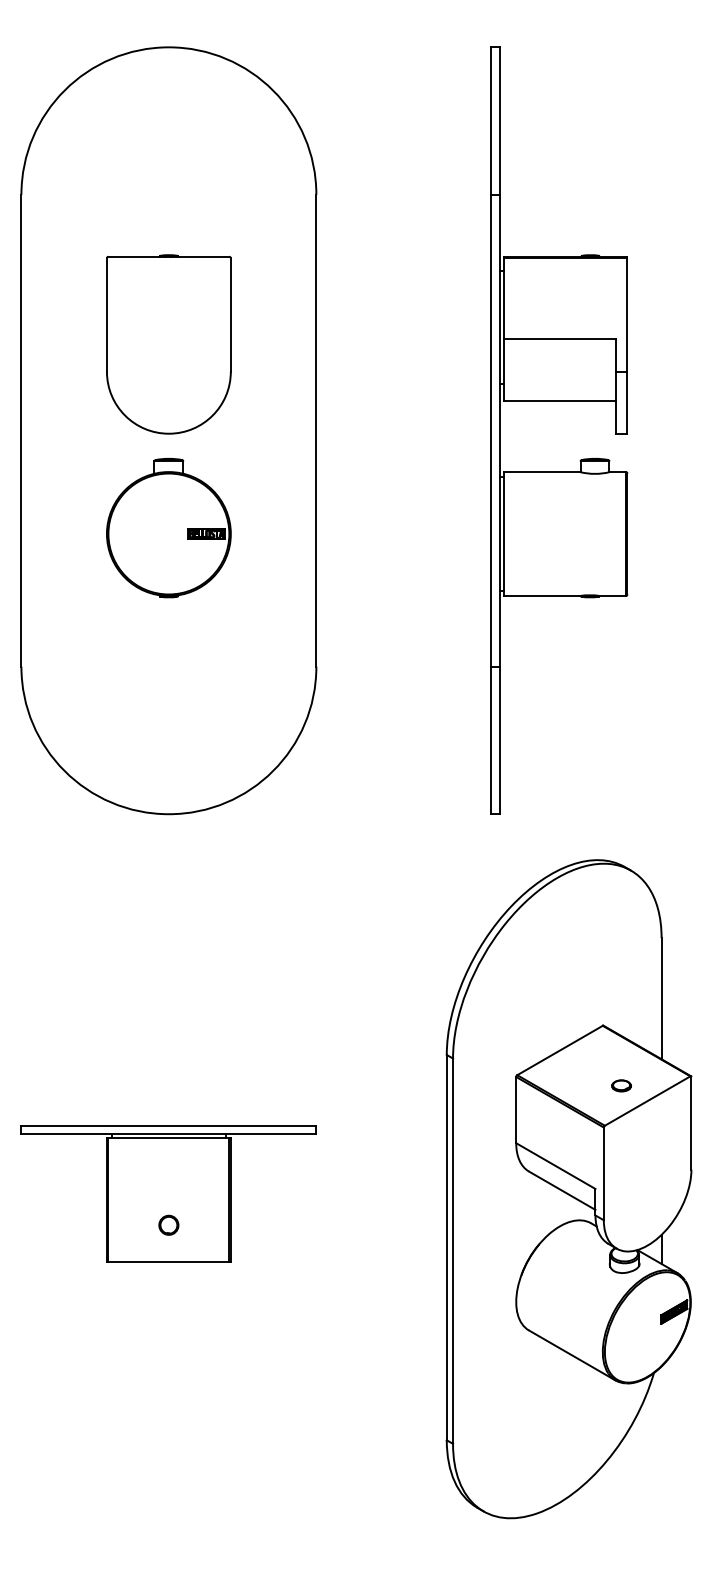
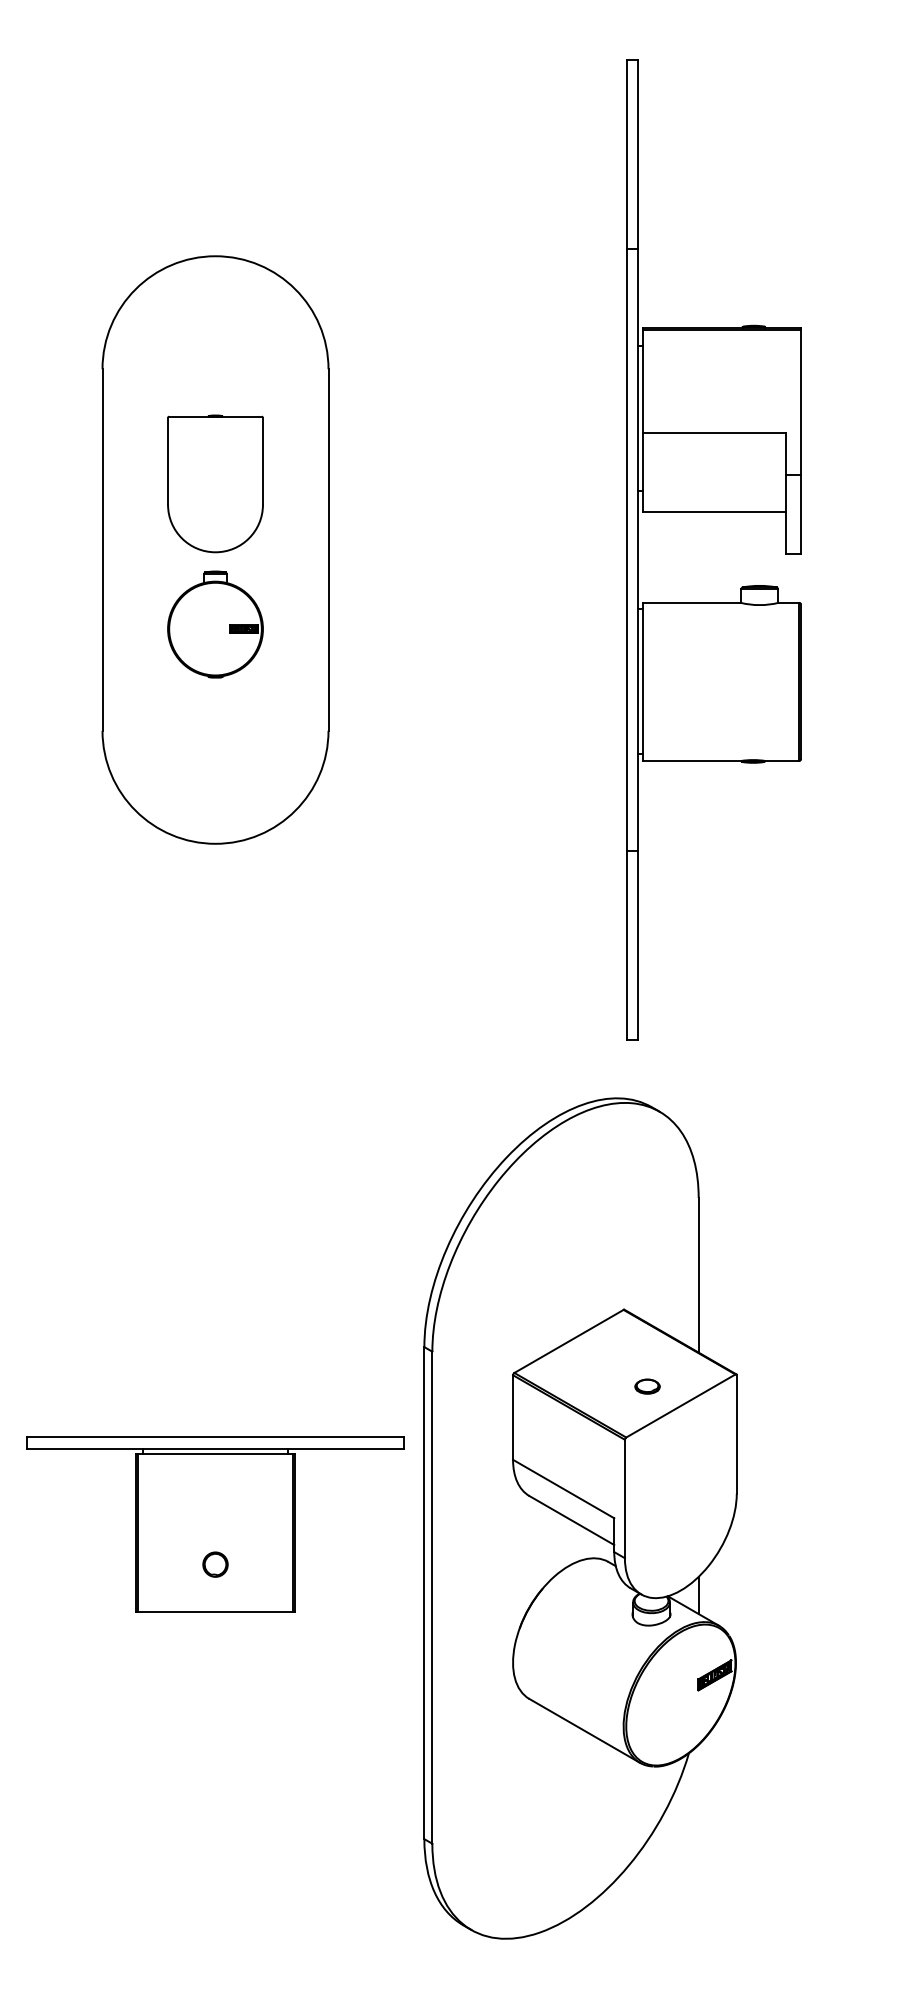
part: (168, 430) -> (215, 549), size x0.6
part: (569, 1189) -> (580, 1518), moved

